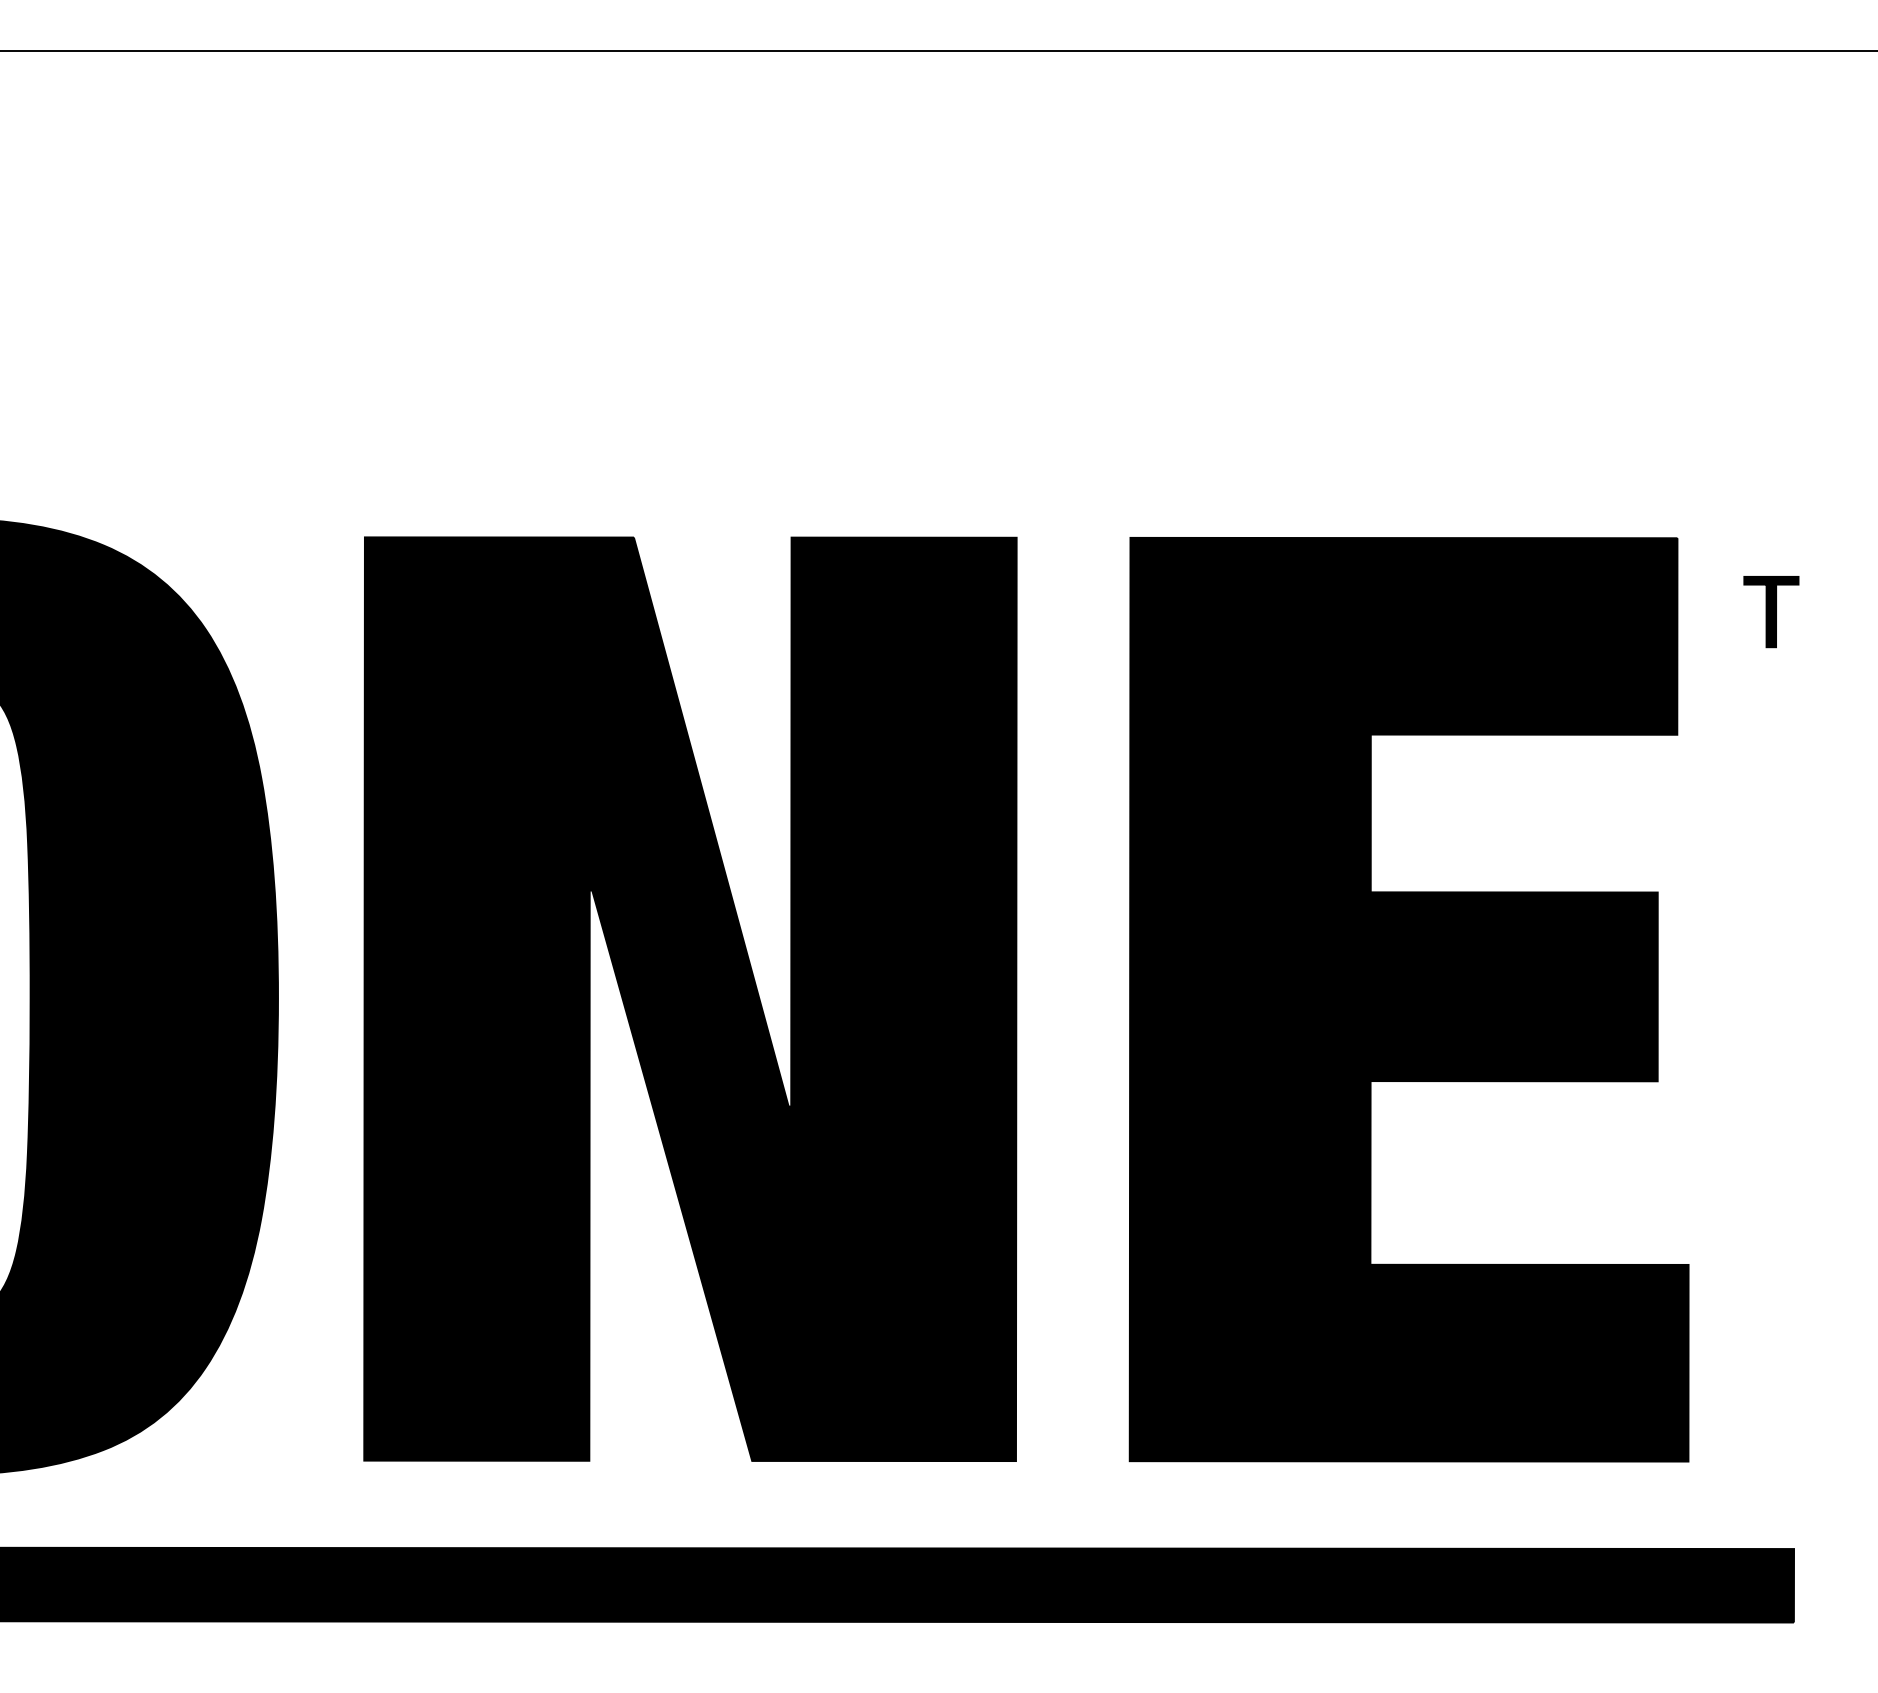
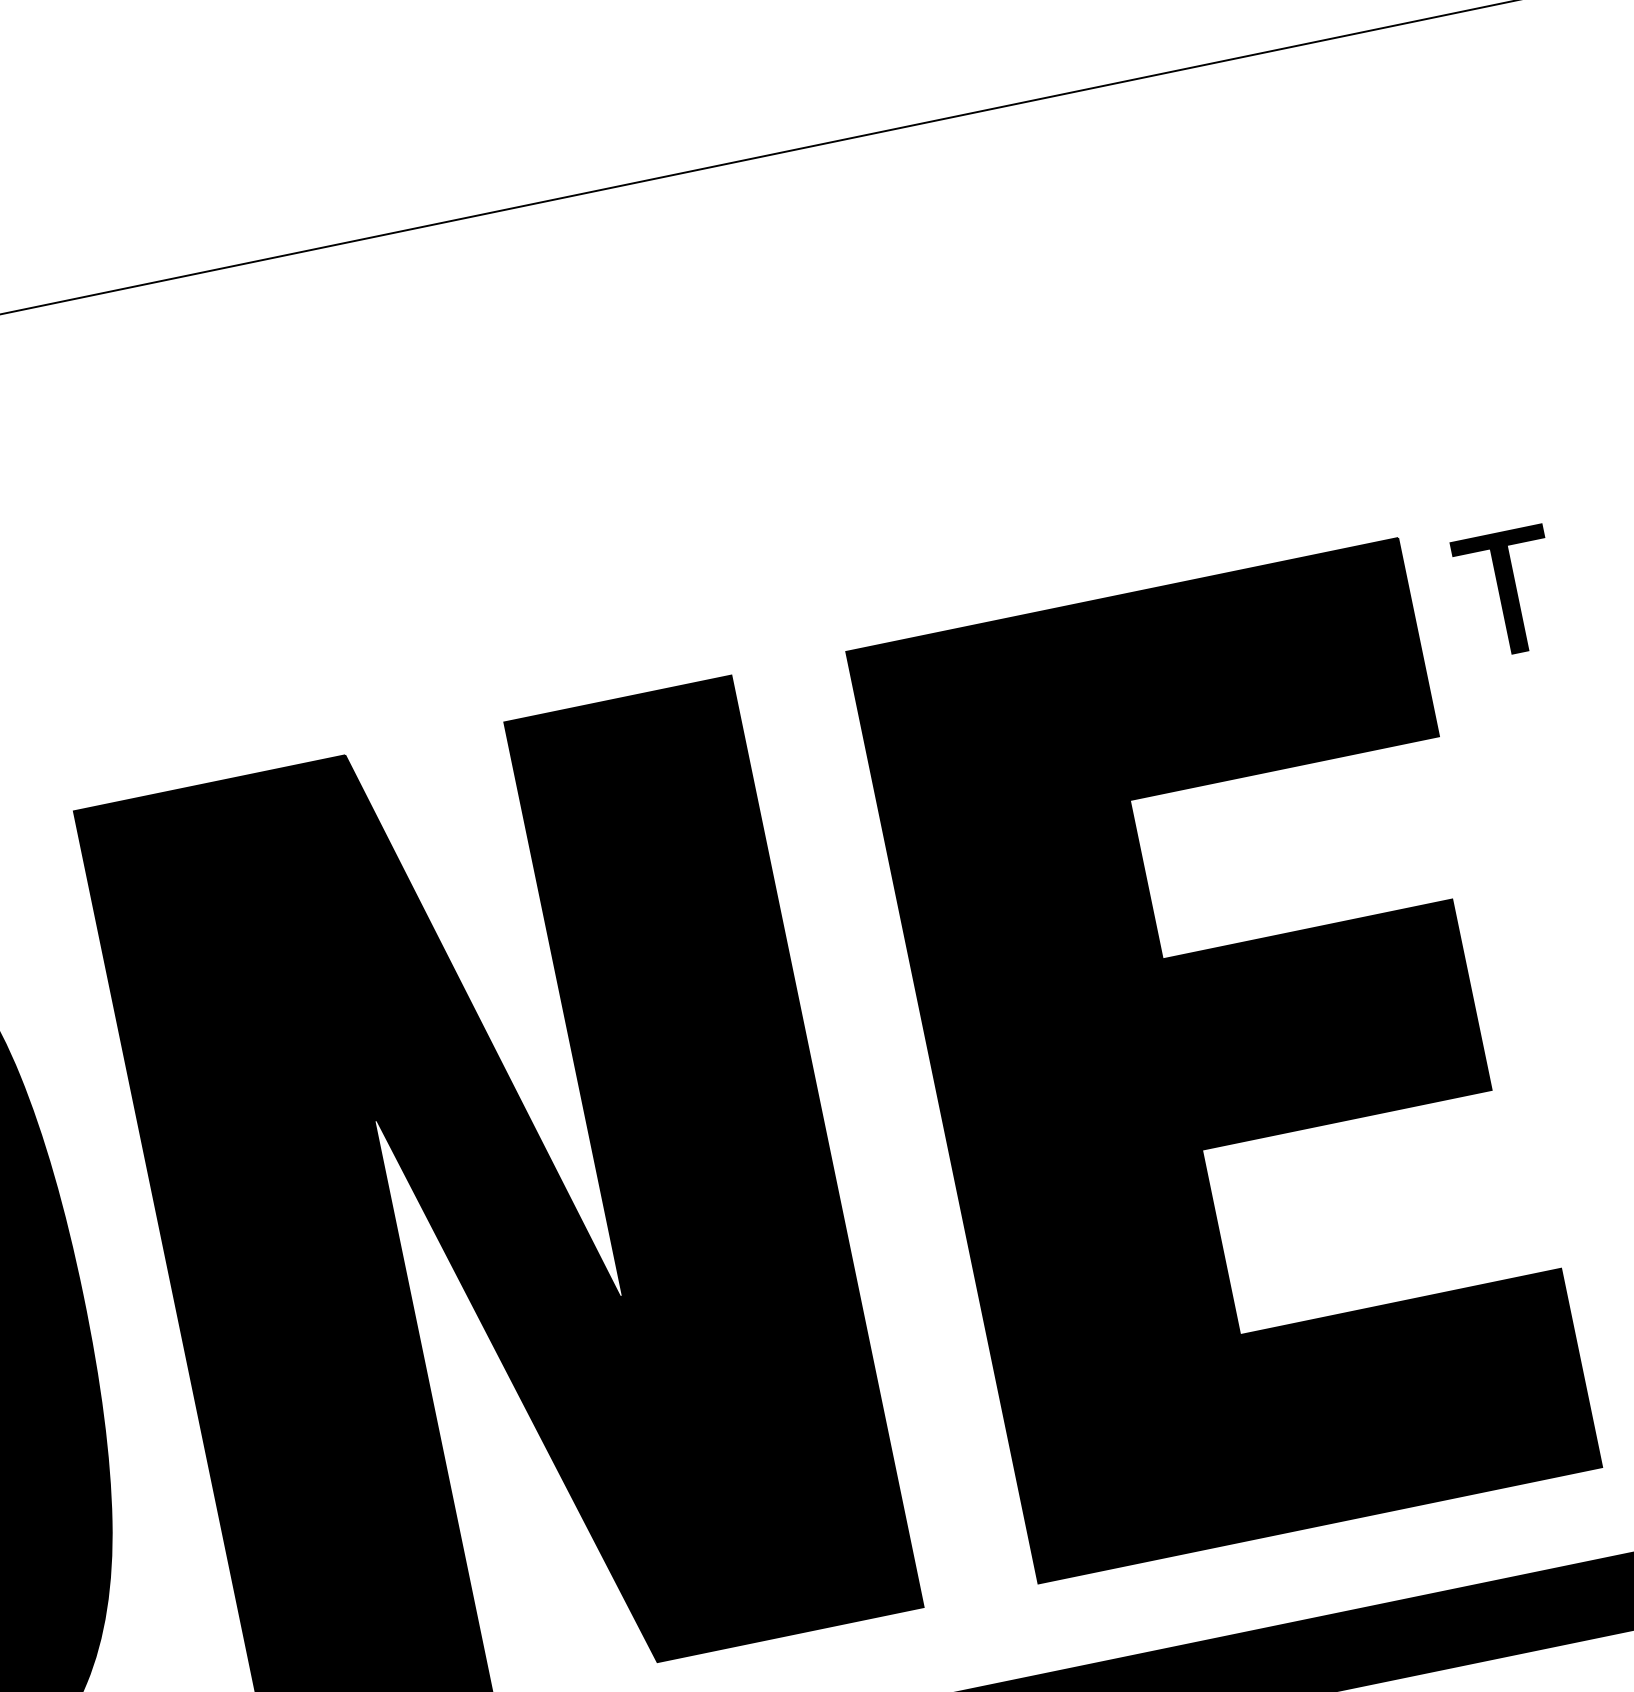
part: (1771, 611) -> (1508, 592), size x1.67

